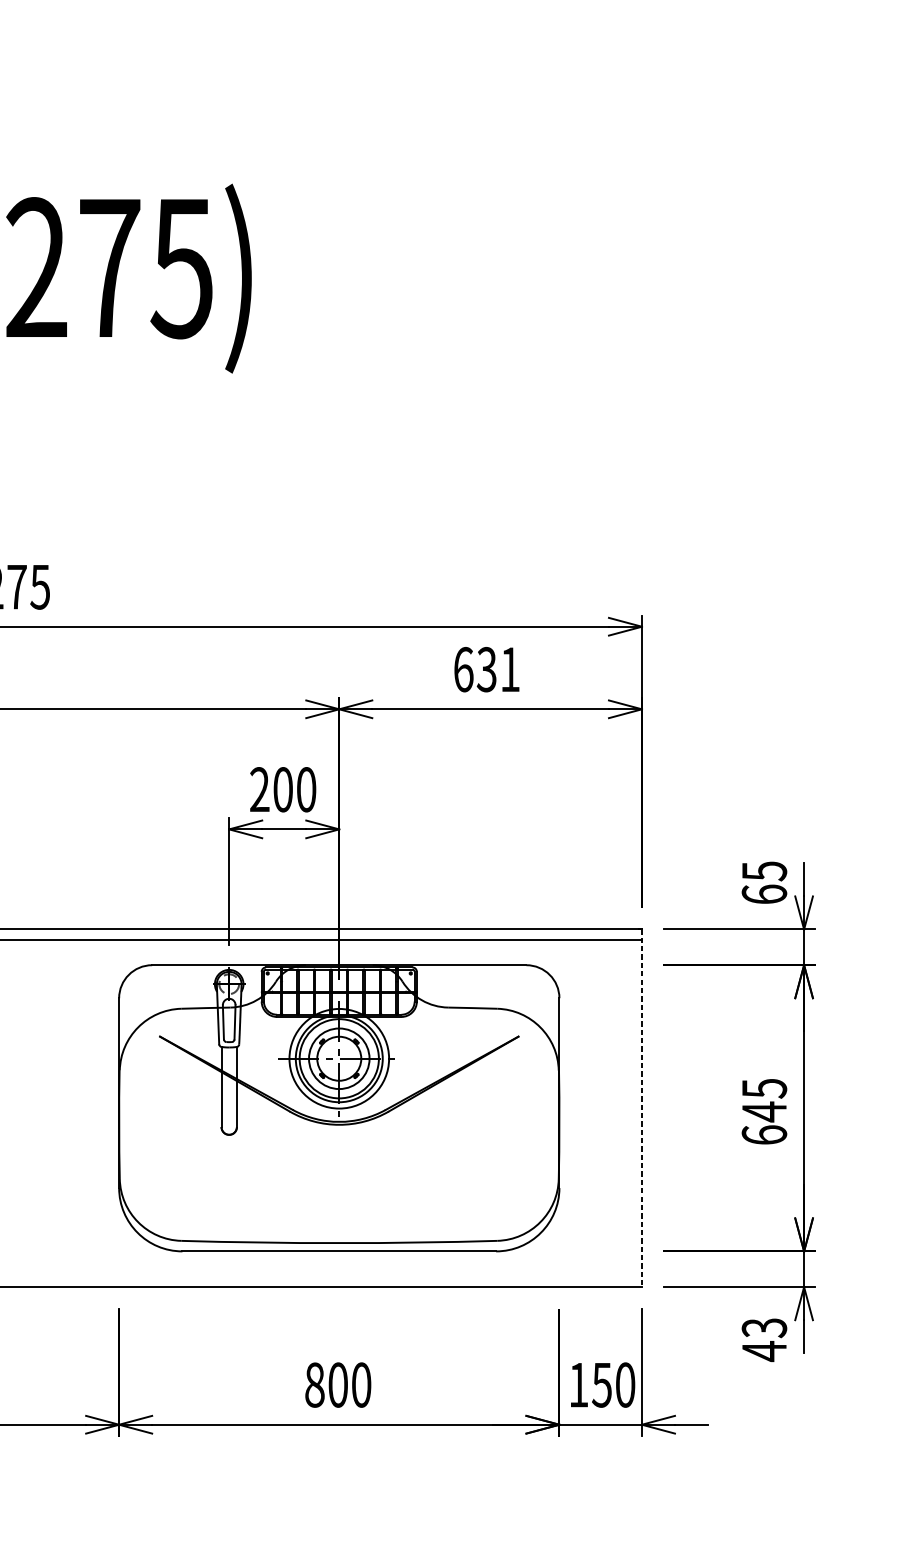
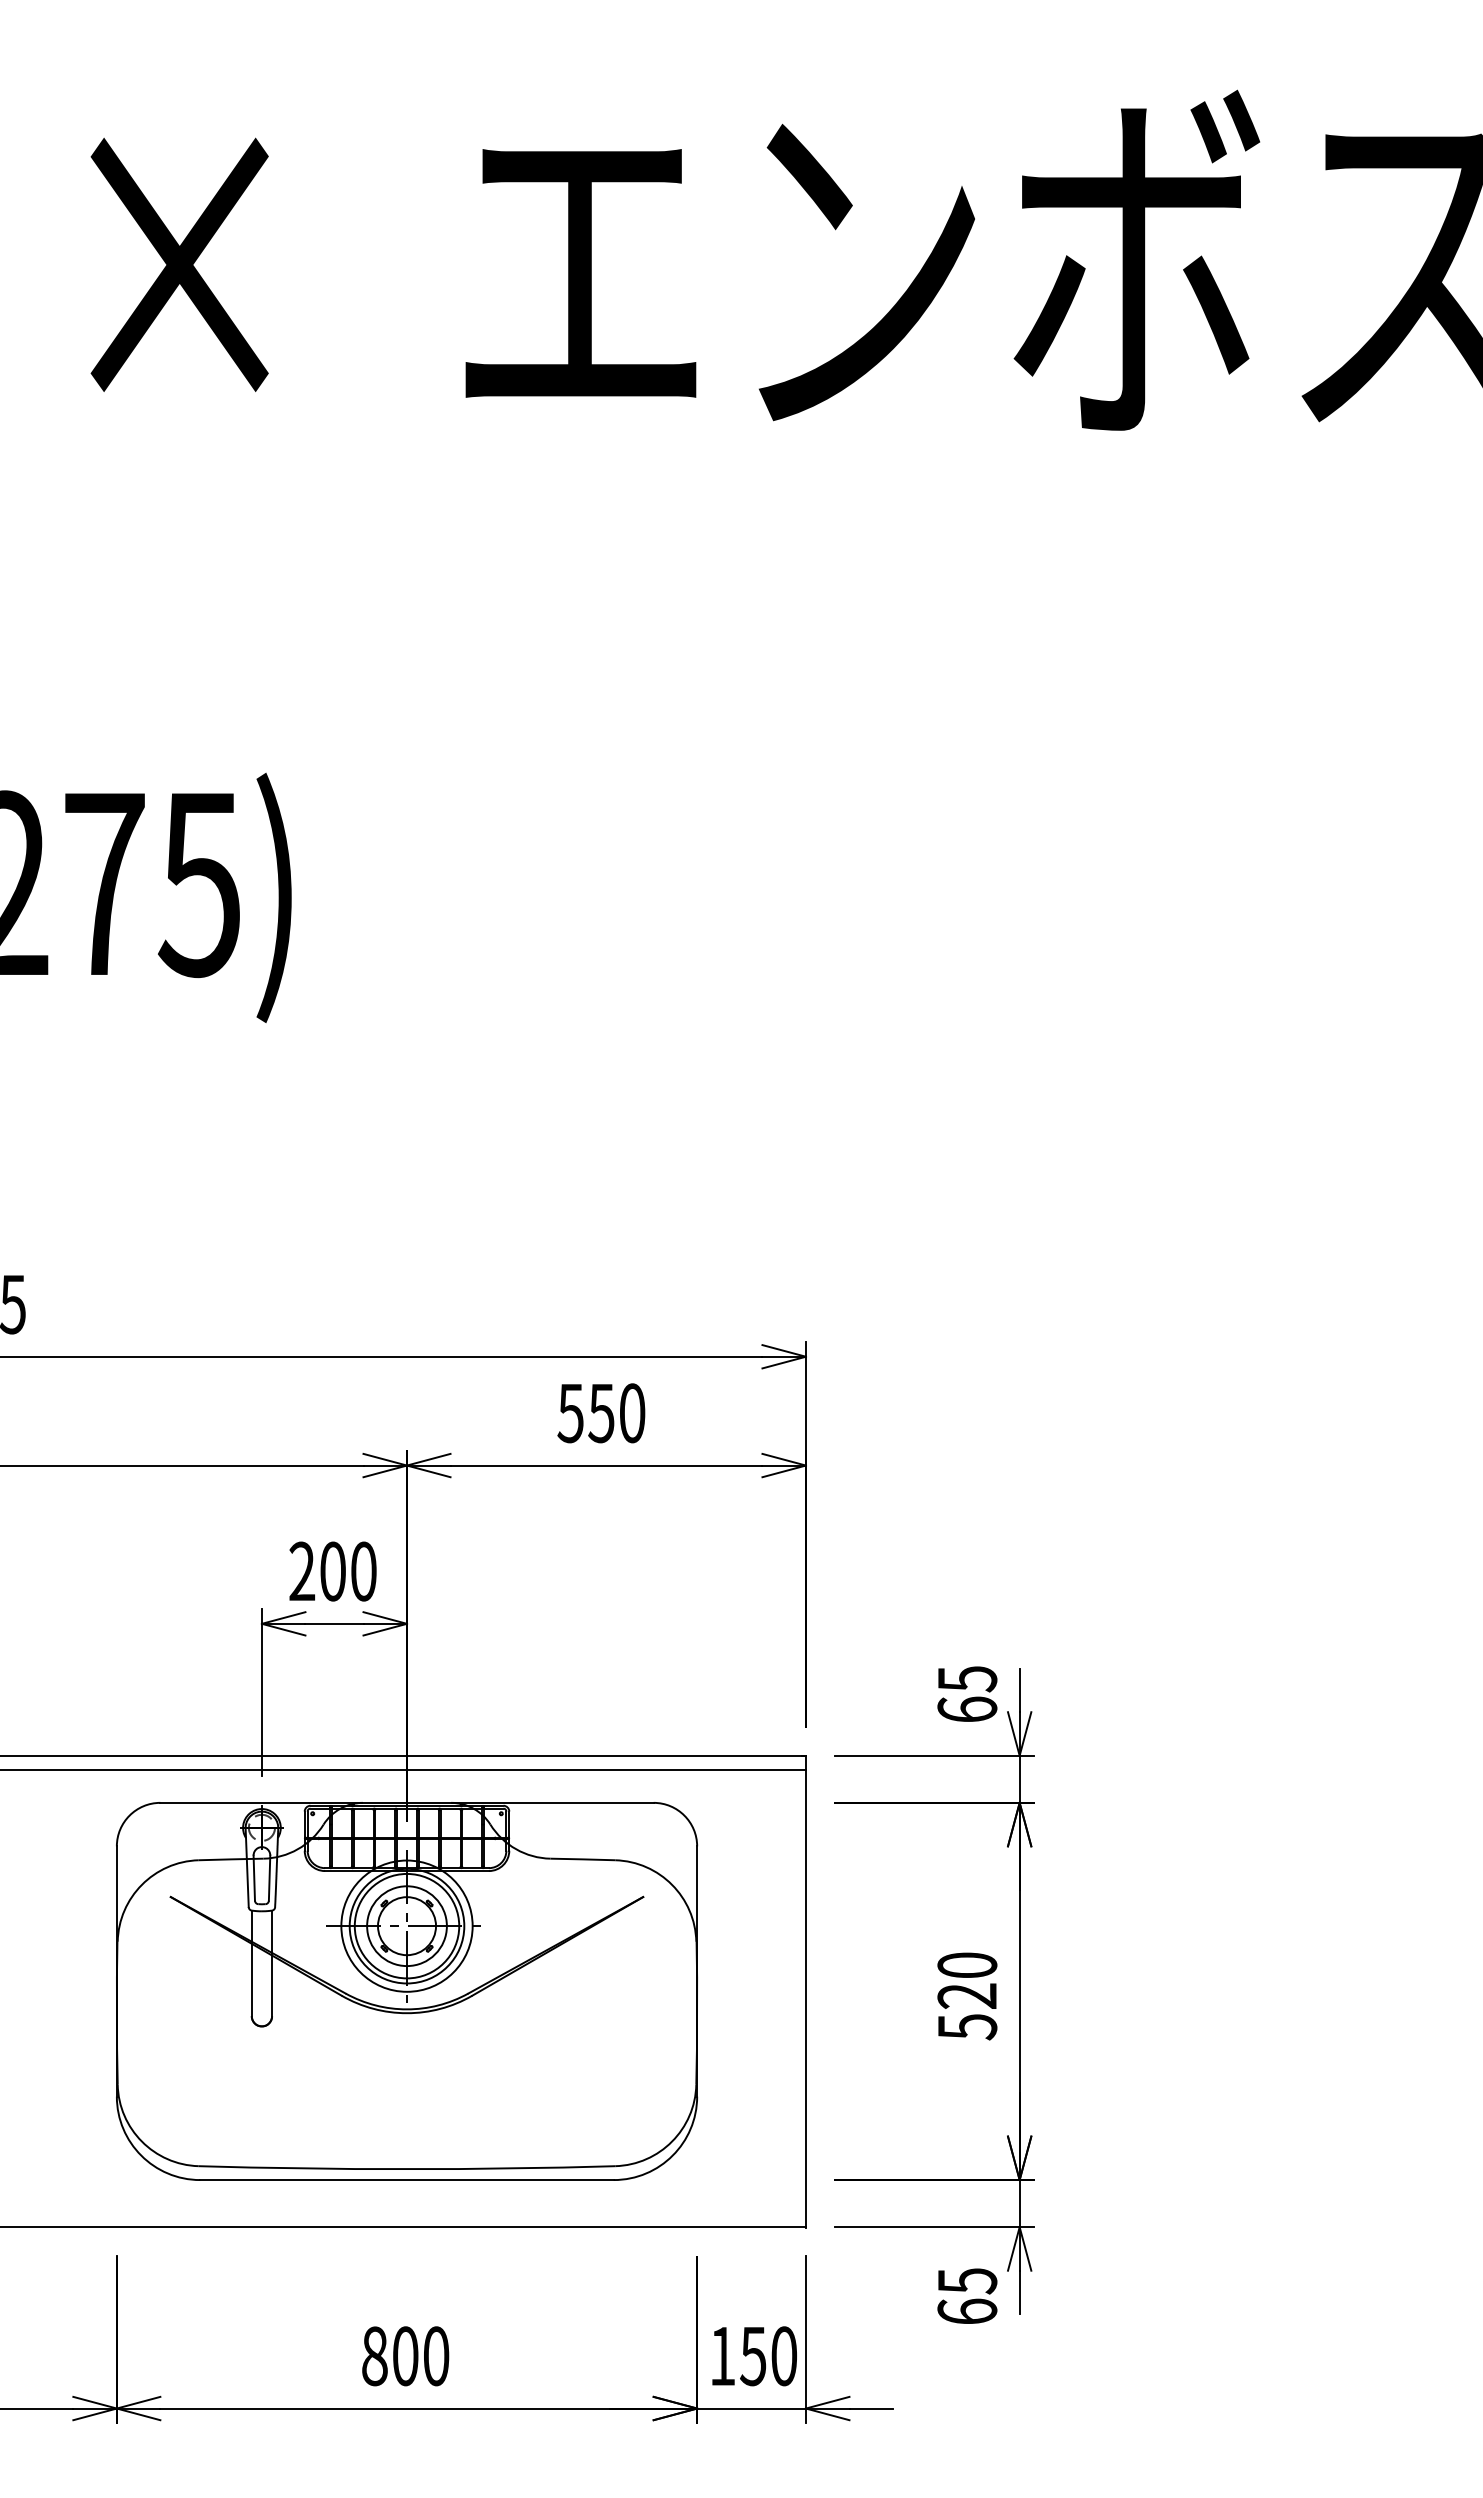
text: (486, 669) -> (601, 1413), 631 -> 550
line: (641, 1109) -> (805, 1992), dashed -> solid
text: (764, 1112) -> (967, 1996), 645 -> 520
text: (764, 1339) -> (967, 2296), 43 -> 65

